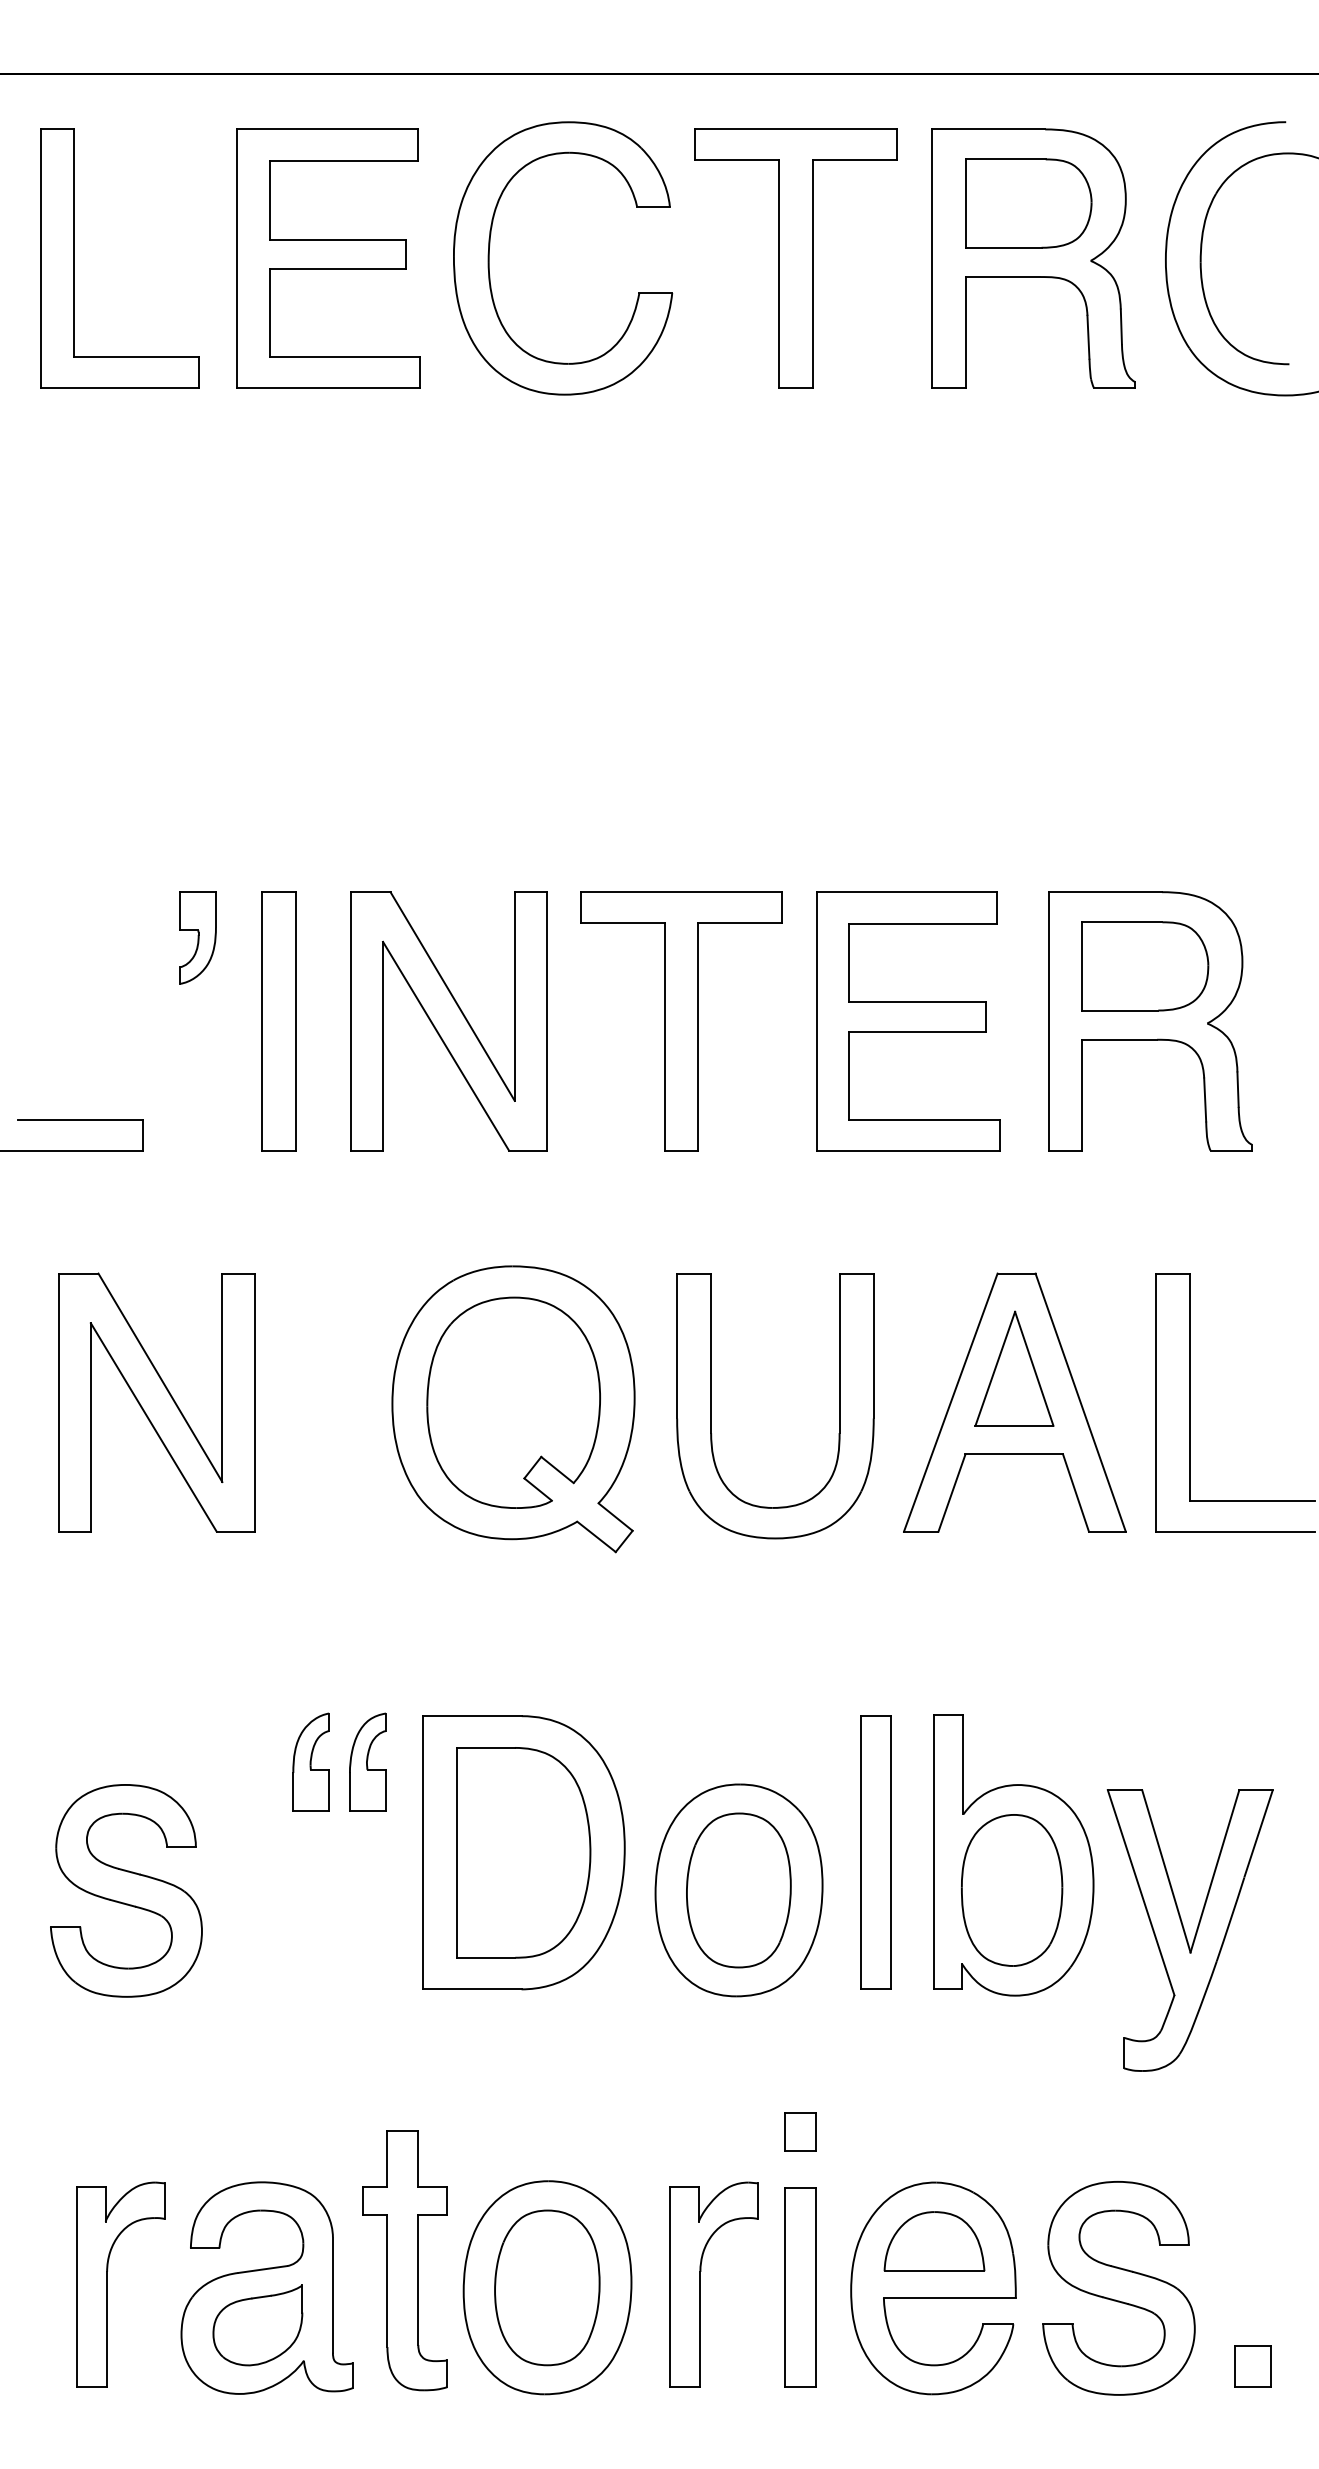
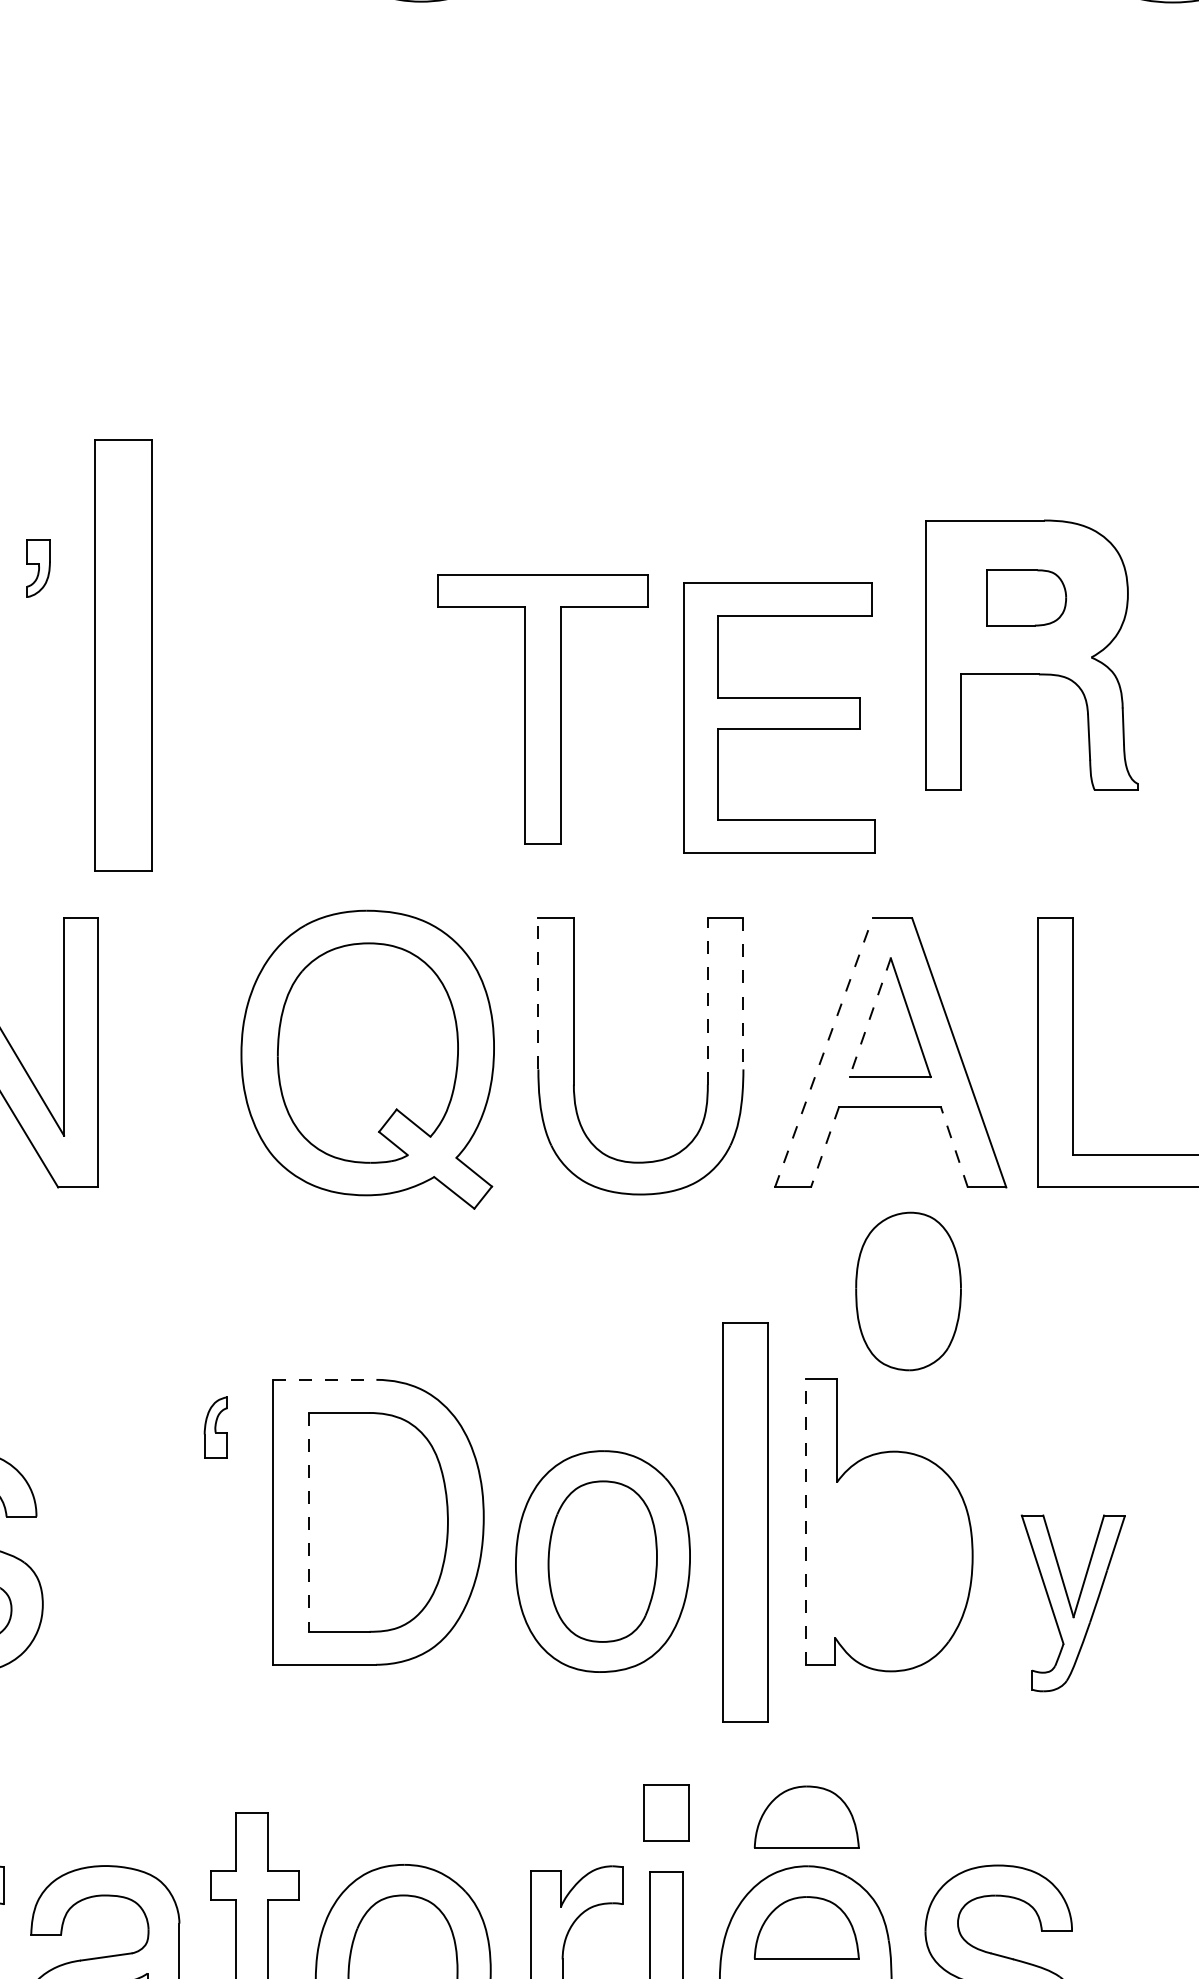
part: (197, 937) -> (38, 567), size x0.6
part: (1145, 966) -> (1026, 598), size x0.6
part: (278, 1021) -> (122, 655), size x1.6
part: (448, 1021) -> (299, 655), removed
part: (681, 1021) -> (542, 709), moved
part: (908, 1021) -> (779, 717), moved
line: (677, 1345) -> (538, 993), solid -> dashed
line: (873, 1346) -> (743, 994), solid -> dashed
line: (839, 1353) -> (707, 1001), solid -> dashed
line: (995, 1369) -> (870, 1018), solid -> dashed
line: (950, 1402) -> (823, 1052), solid -> dashed
line: (951, 1493) -> (824, 1147), solid -> dashed
line: (1076, 1493) -> (954, 1147), solid -> dashed
line: (472, 1716) -> (324, 1380), solid -> dashed
part: (310, 1761) -> (156, 1427), removed
part: (367, 1761) -> (215, 1427), size x0.6
line: (933, 1851) -> (805, 1521), solid -> dashed
line: (456, 1852) -> (308, 1522), solid -> dashed
part: (875, 1852) -> (745, 1522), size x1.4
part: (1012, 1890) -> (909, 1291), moved
part: (1189, 1930) -> (1072, 1603), size x0.6
part: (800, 2131) -> (667, 1813), size x1.4
part: (934, 2135) -> (806, 1817), added

